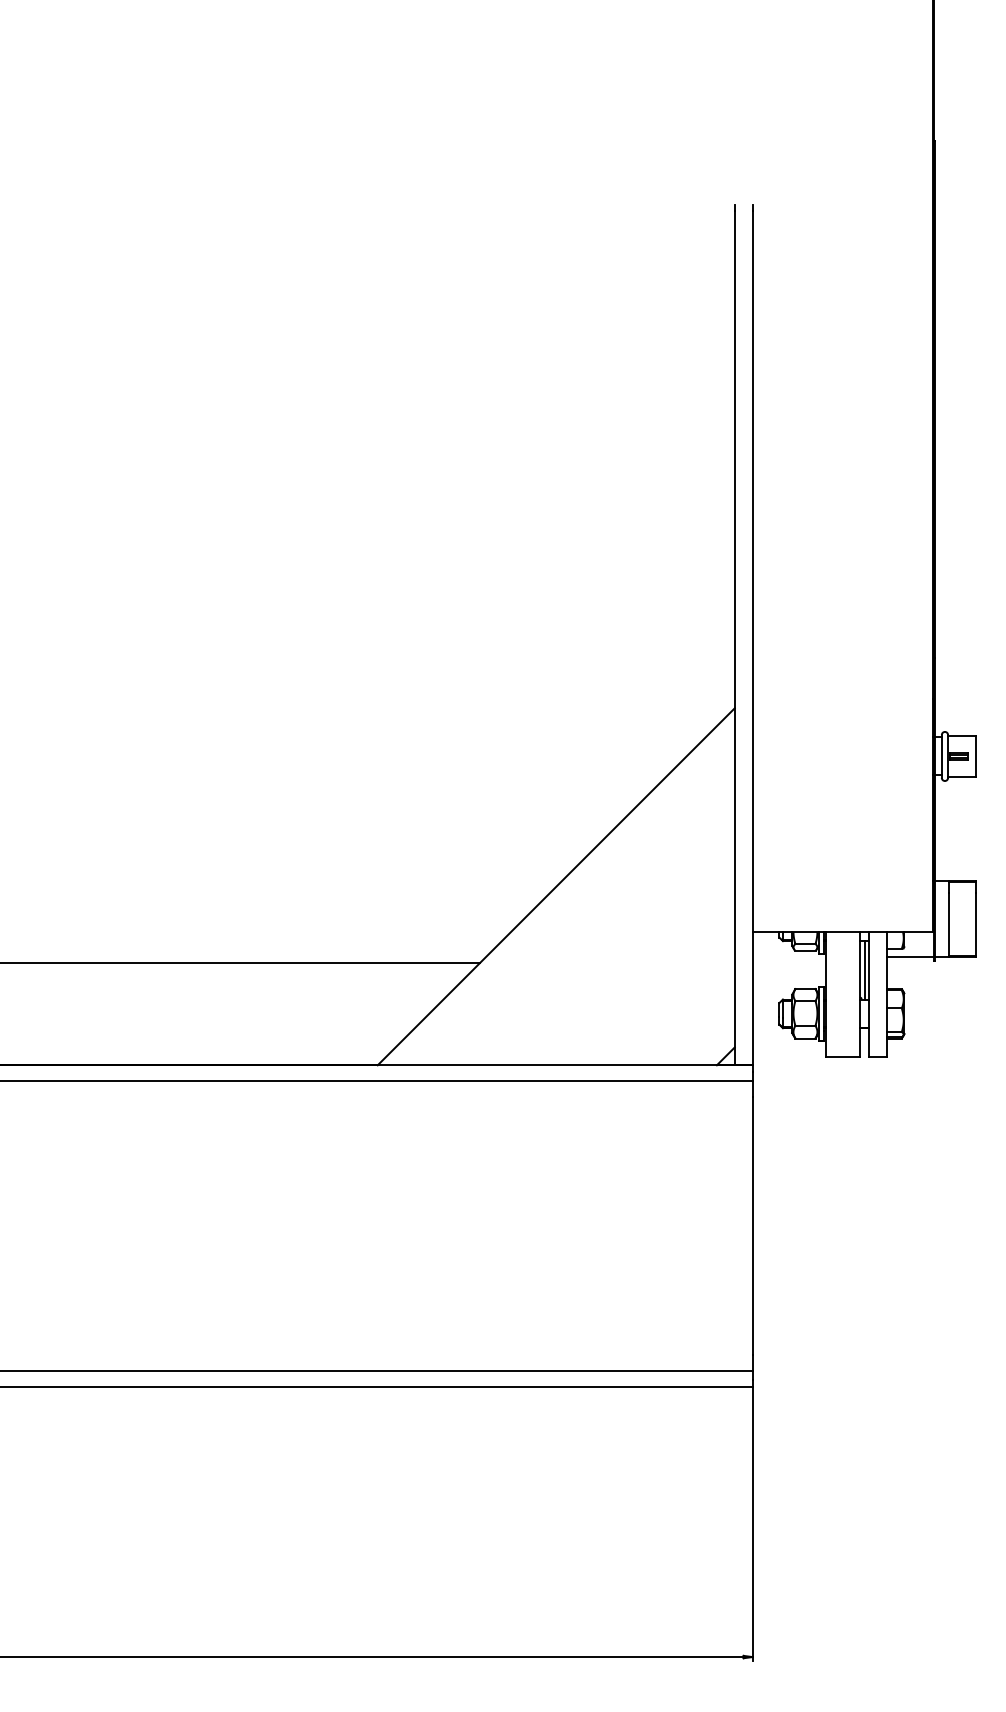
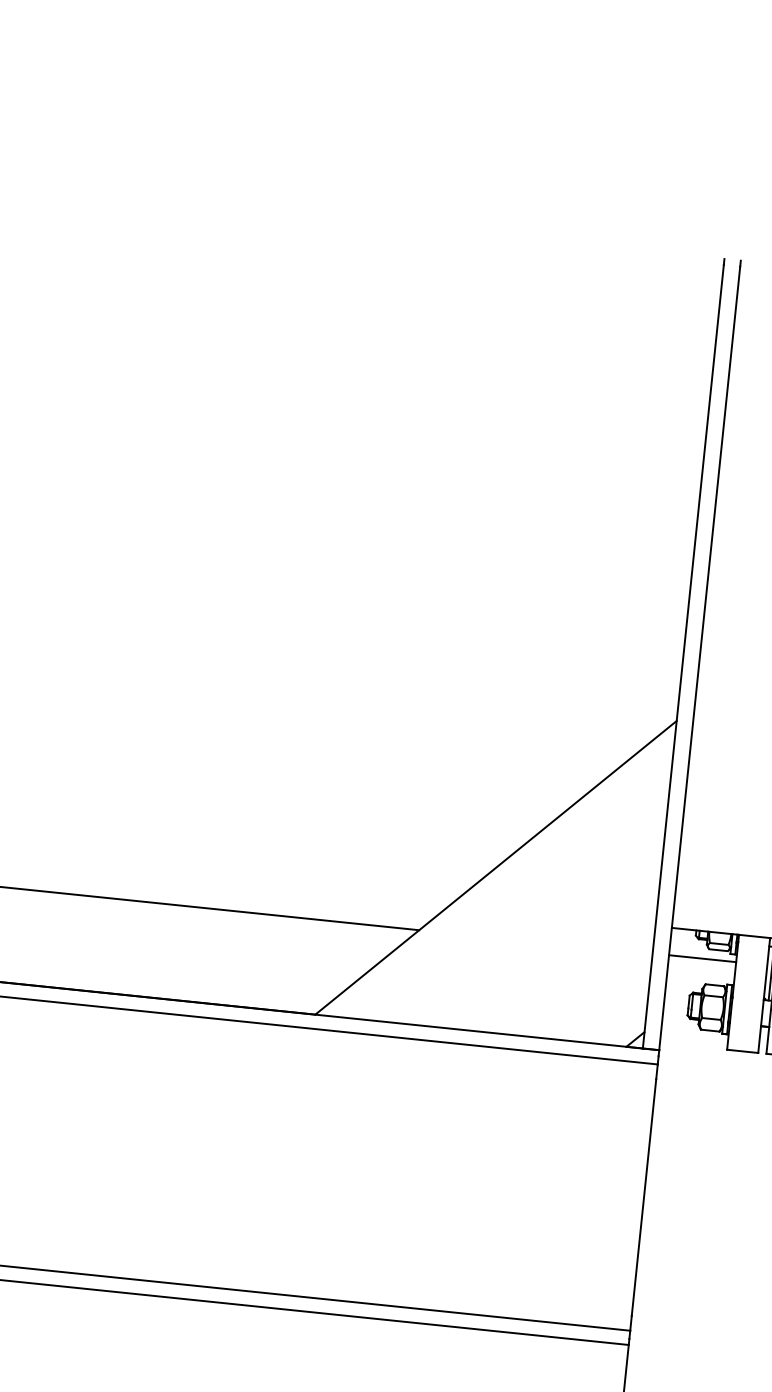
line: (788, 961) -> (702, 958), added

